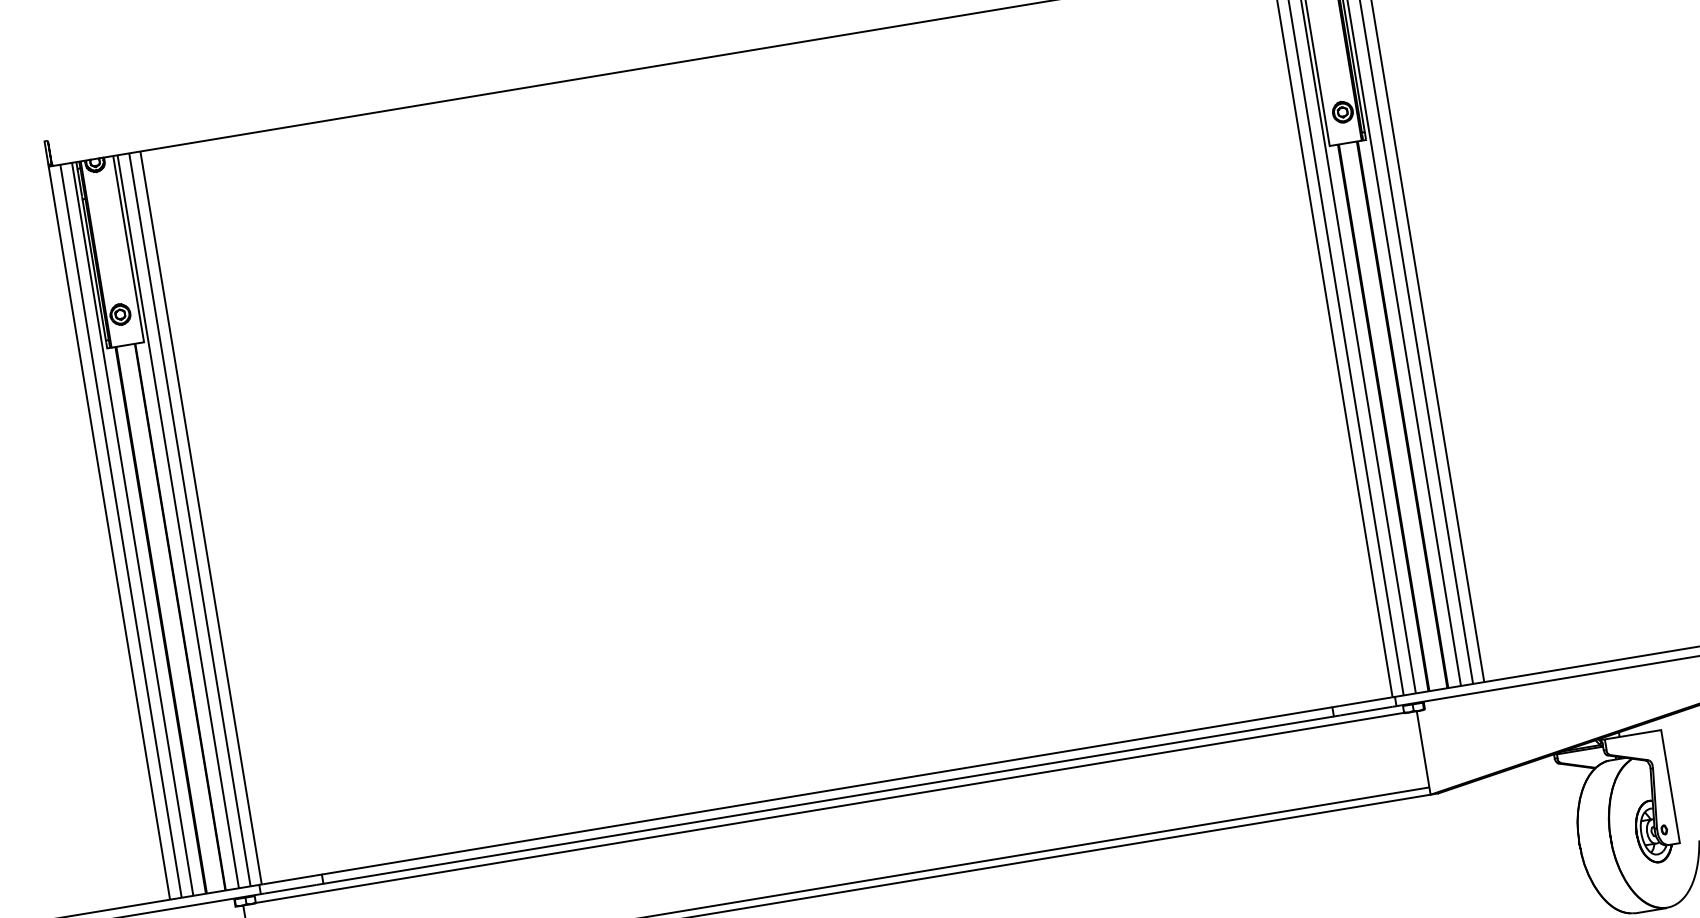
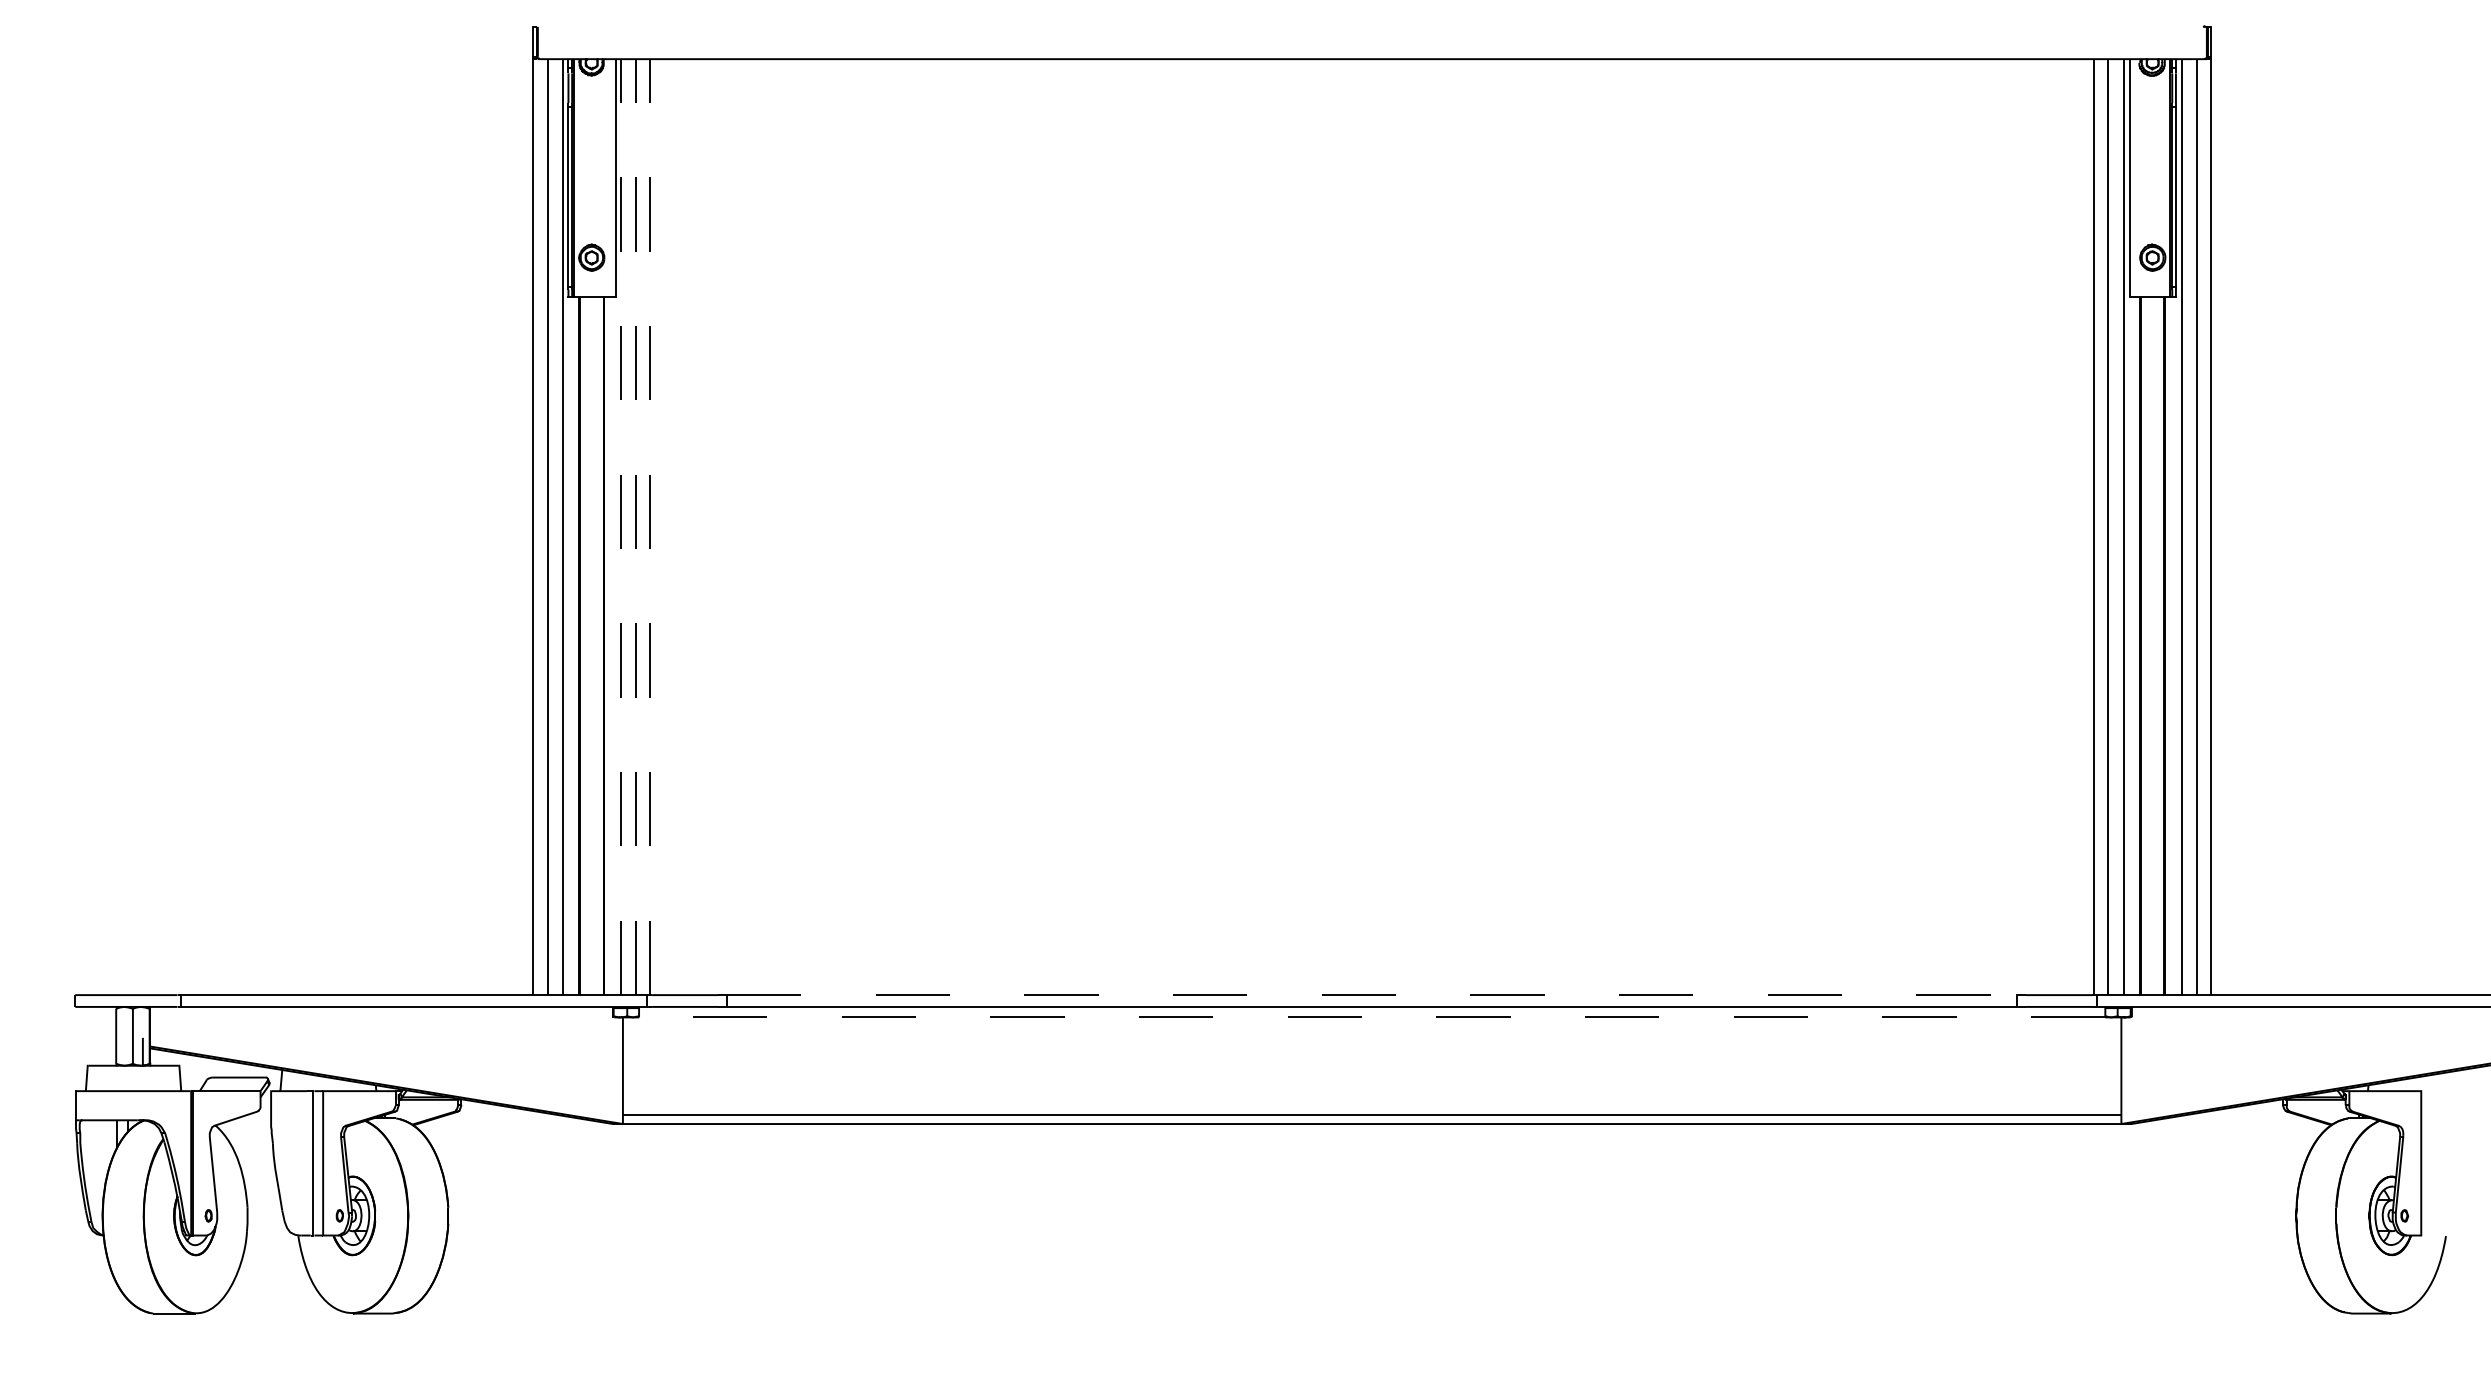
line: (201, 518) -> (650, 527), solid -> dashed
line: (189, 520) -> (635, 527), solid -> dashed
line: (178, 522) -> (621, 527), solid -> dashed
line: (827, 791) -> (1372, 995), solid -> dashed
line: (829, 807) -> (1371, 1016), solid -> dashed

